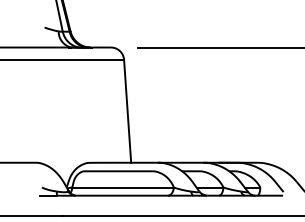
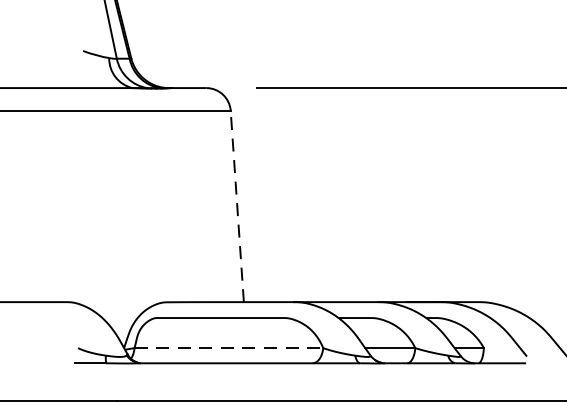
line: (127, 111) -> (237, 206), solid -> dashed
line: (123, 187) -> (229, 348), solid -> dashed

